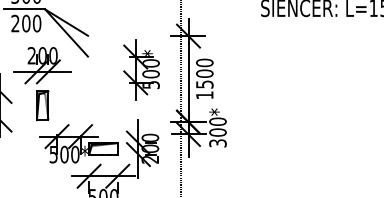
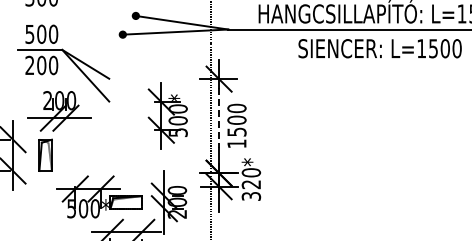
line: (188, 72) -> (219, 118), solid -> dashed
part: (42, 105) -> (45, 154), moved
text: (218, 132) -> (251, 184), 300* -> 320*

